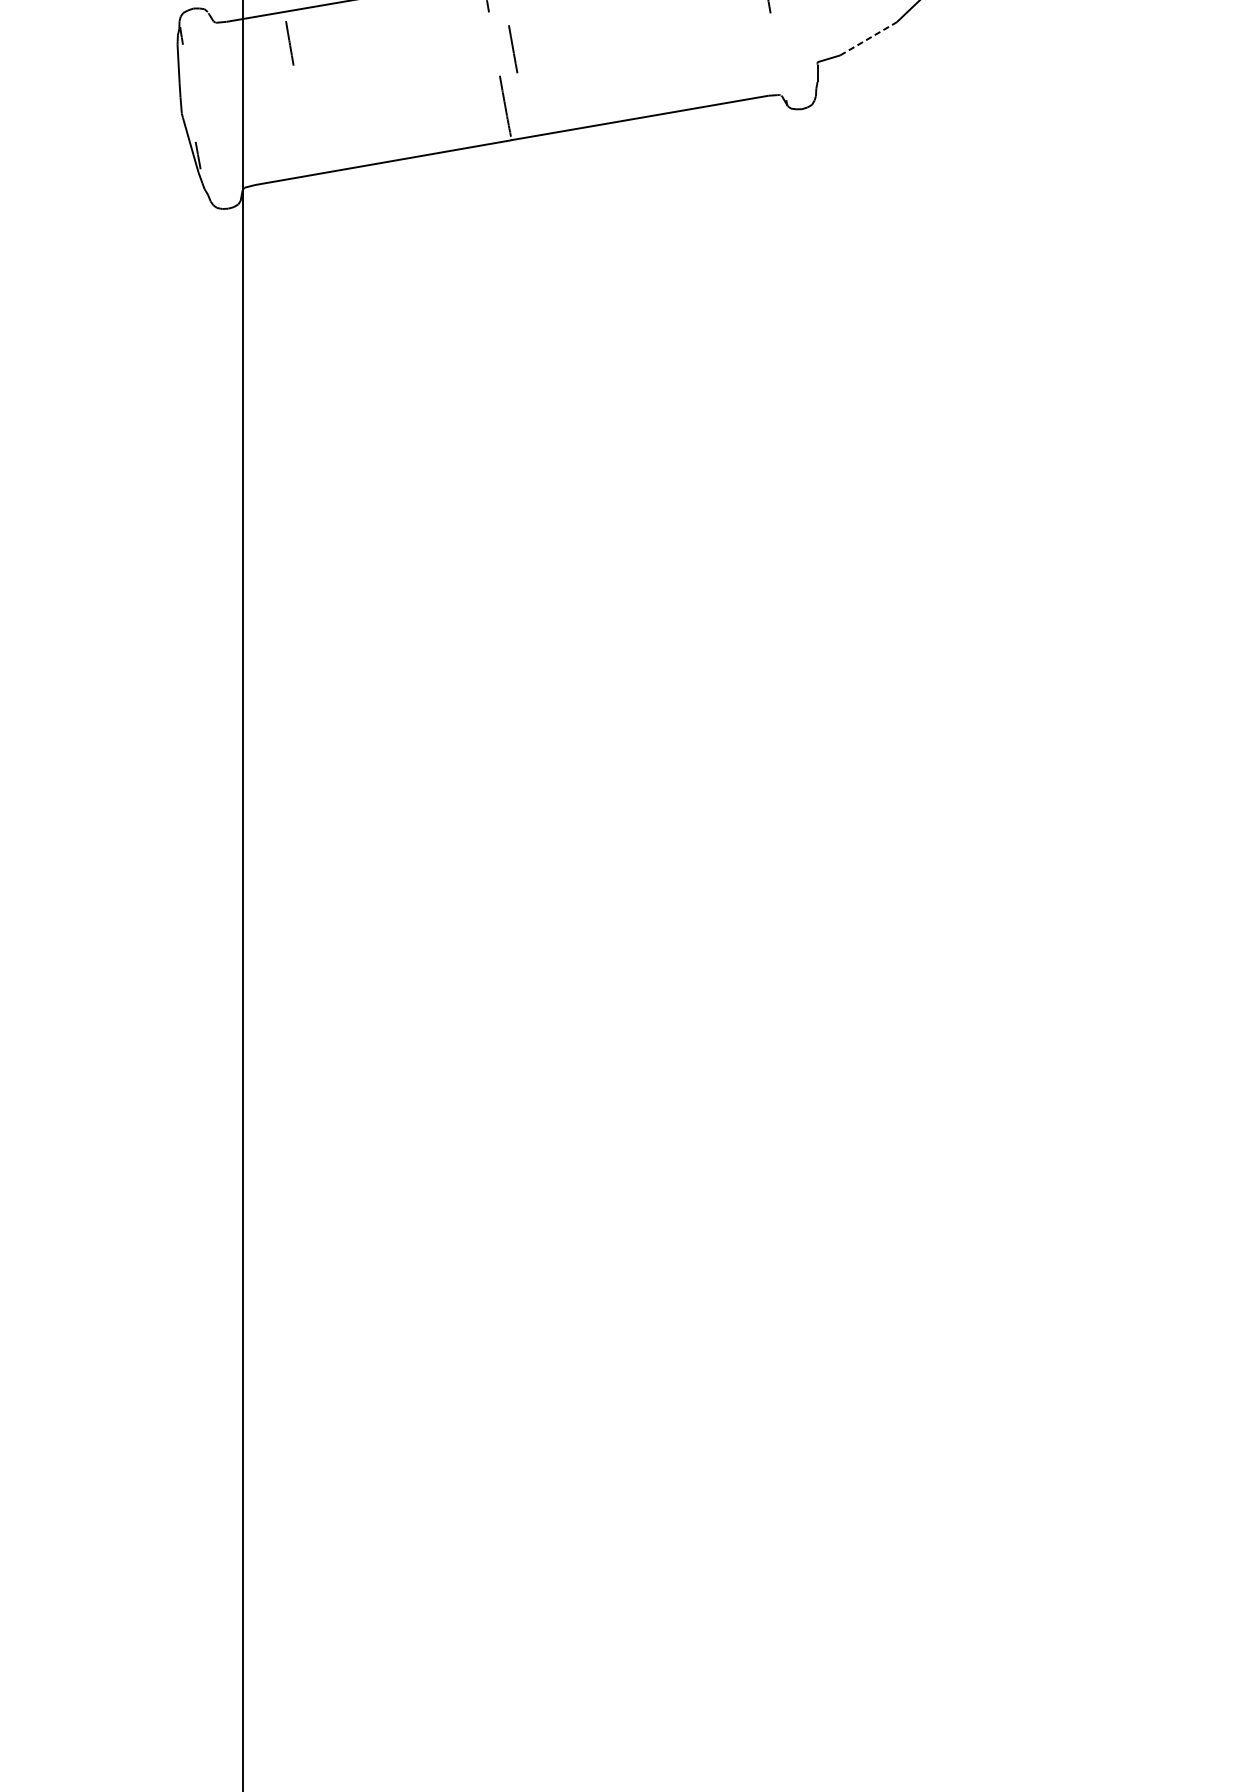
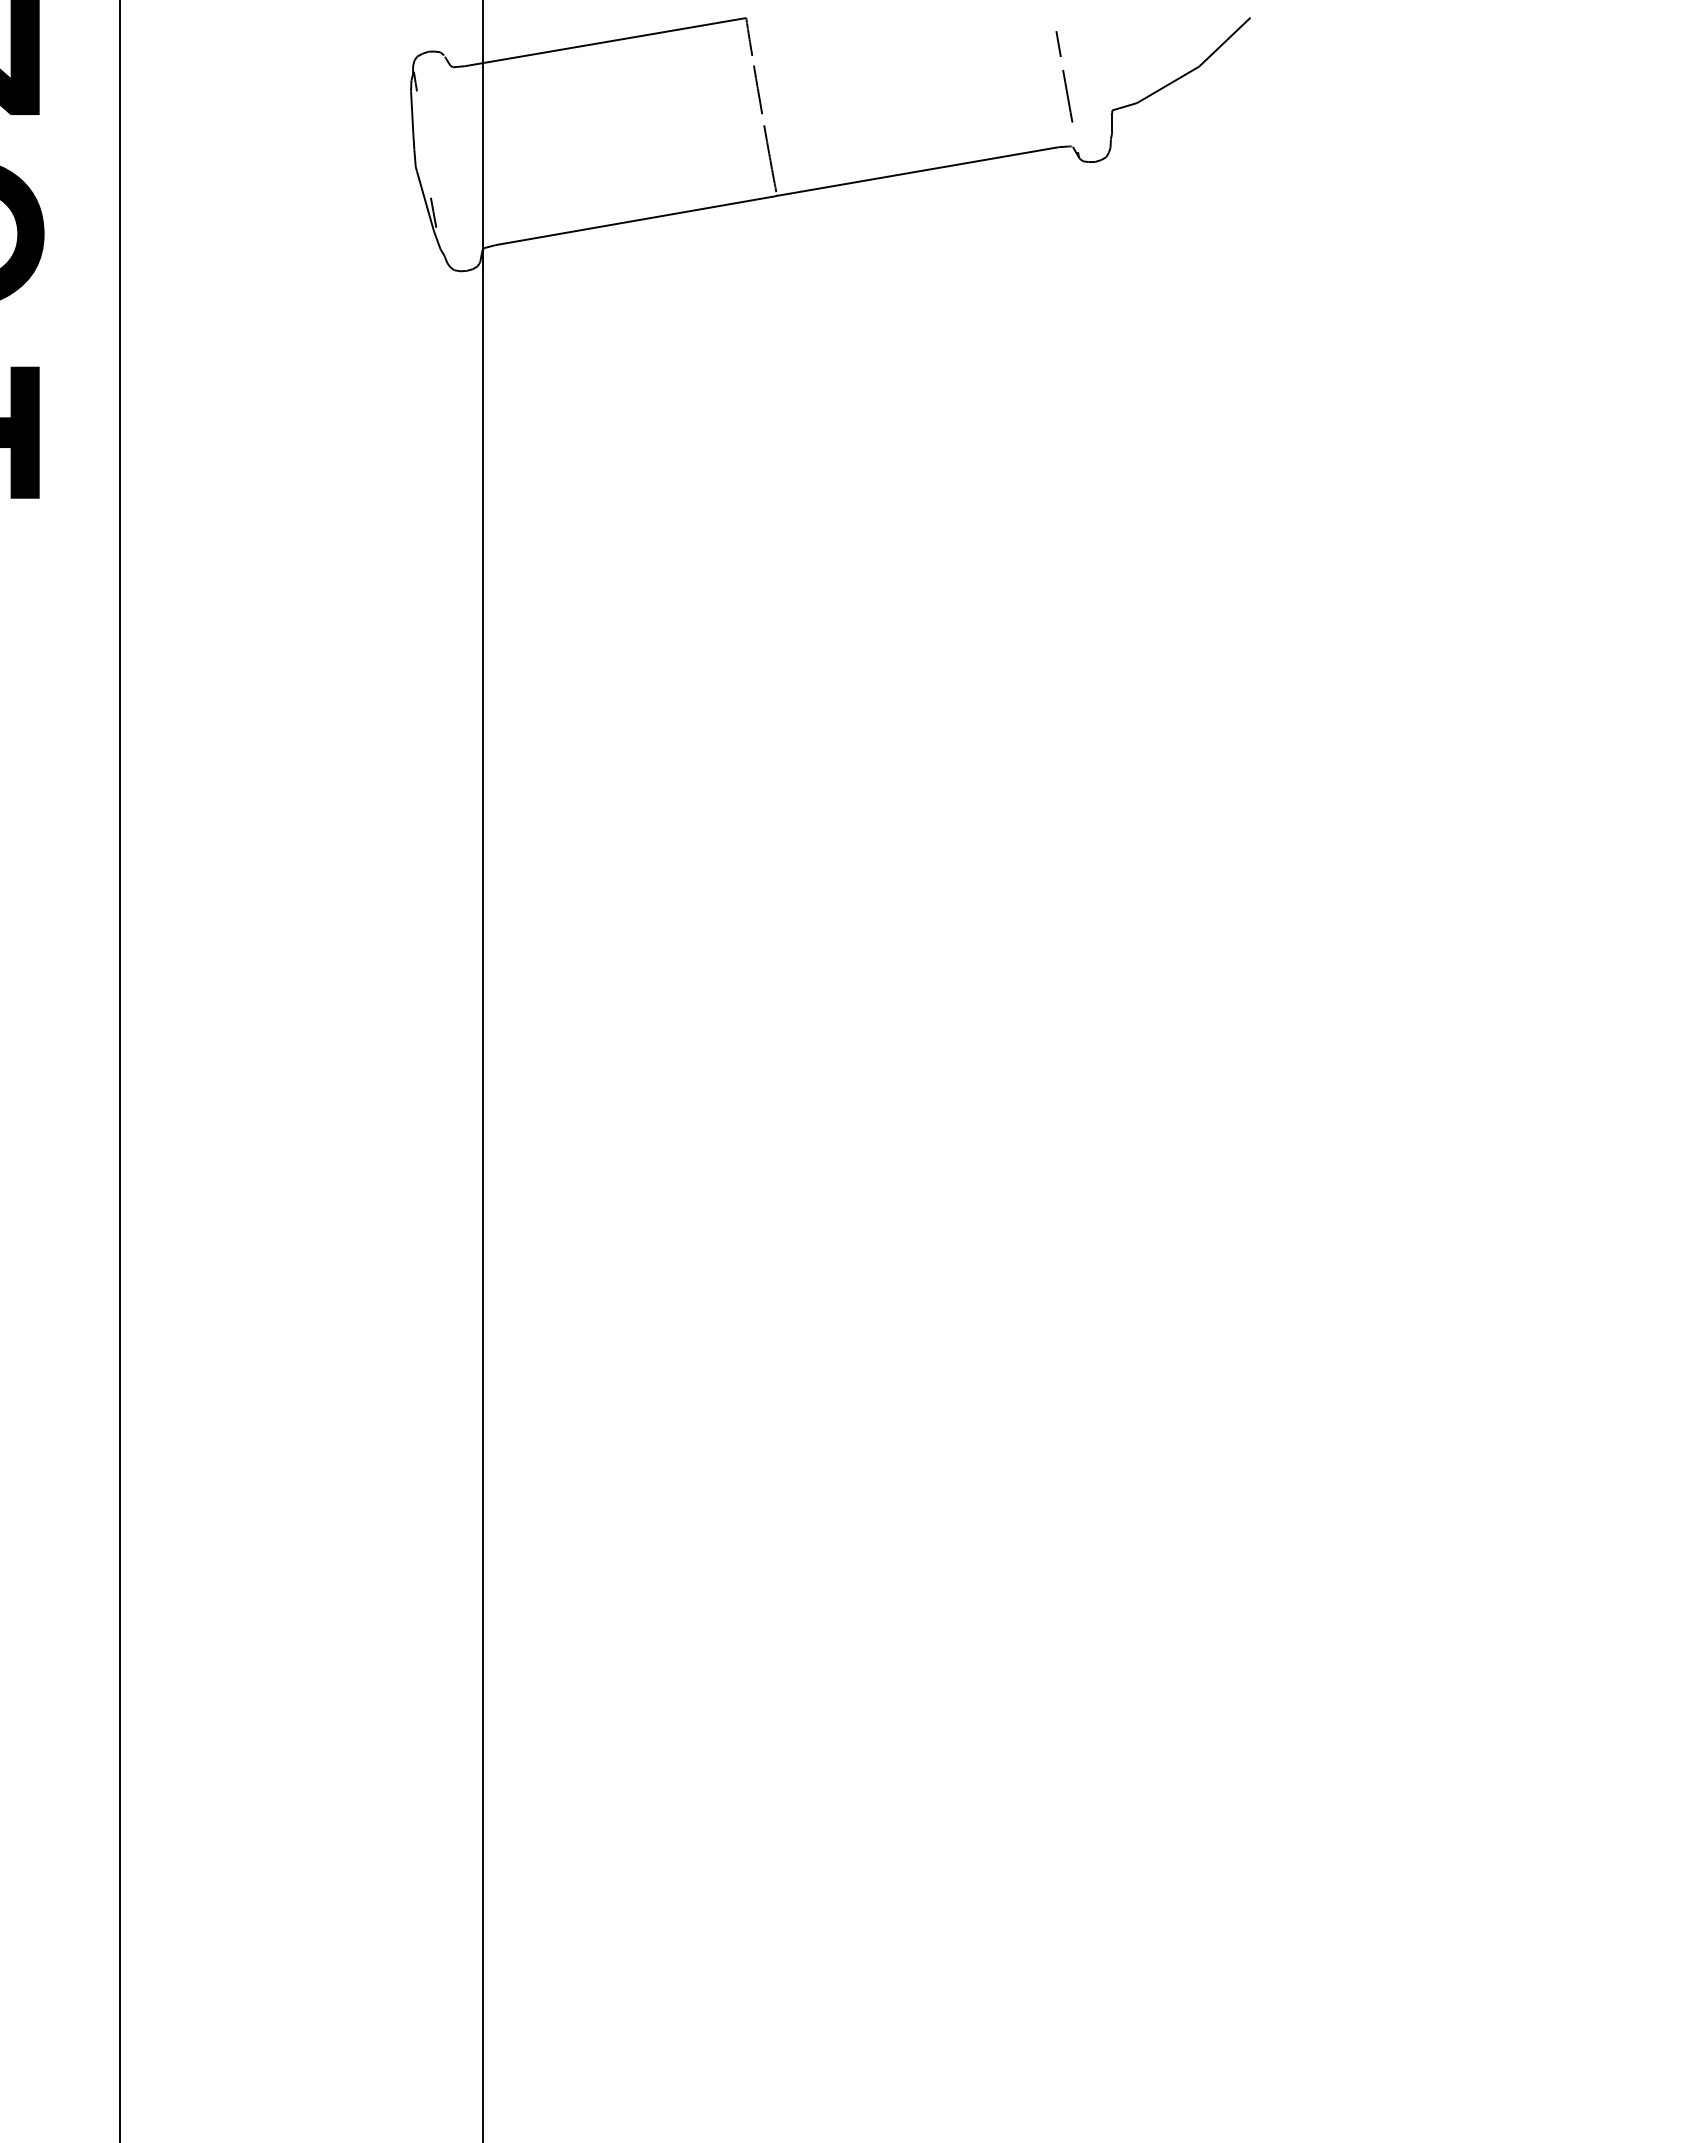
line: (868, 38) -> (1168, 84), dashed -> solid
line: (289, 43) -> (757, 89), moved
line: (512, 49) -> (1067, 96), moved

